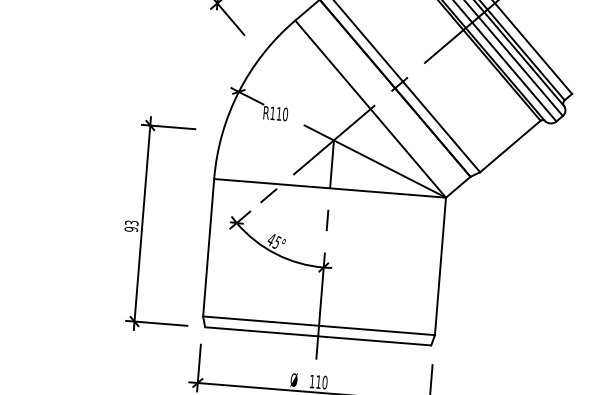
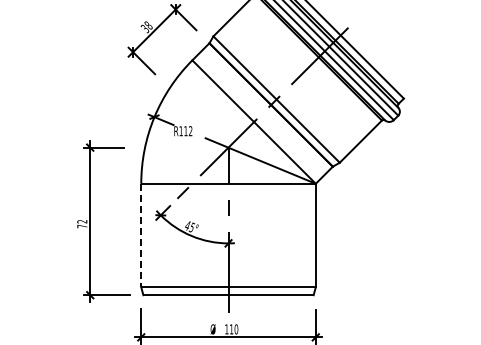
text: (285, 114) -> (190, 131), R110 -> R112
text: (131, 226) -> (82, 224), 93 -> 72
line: (208, 247) -> (141, 235), solid -> dashed

